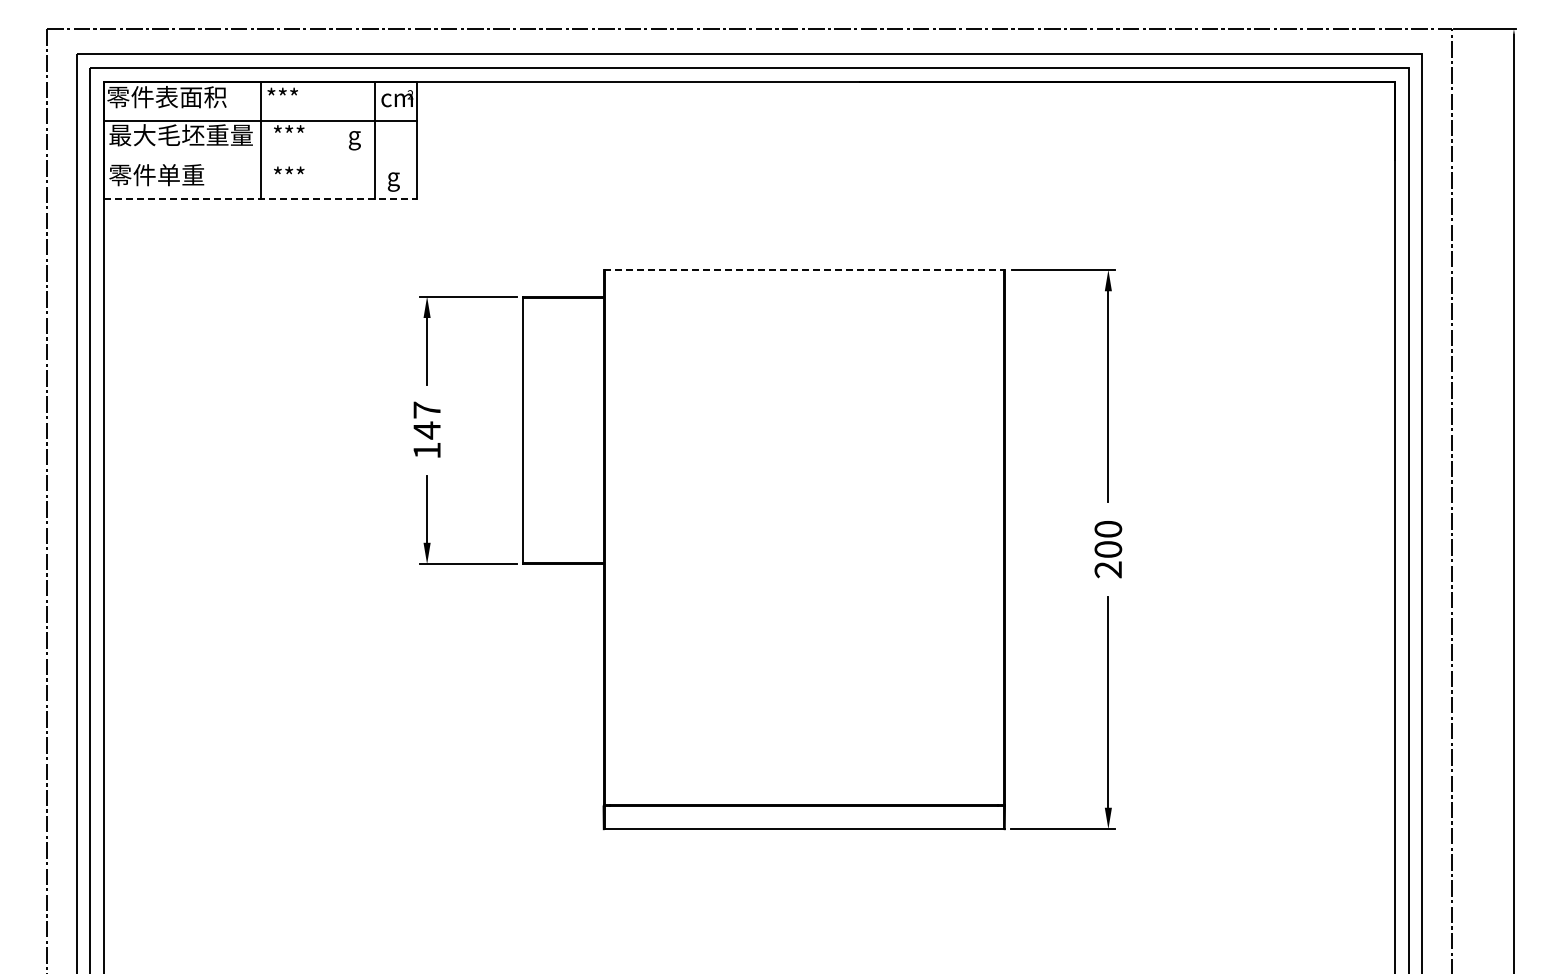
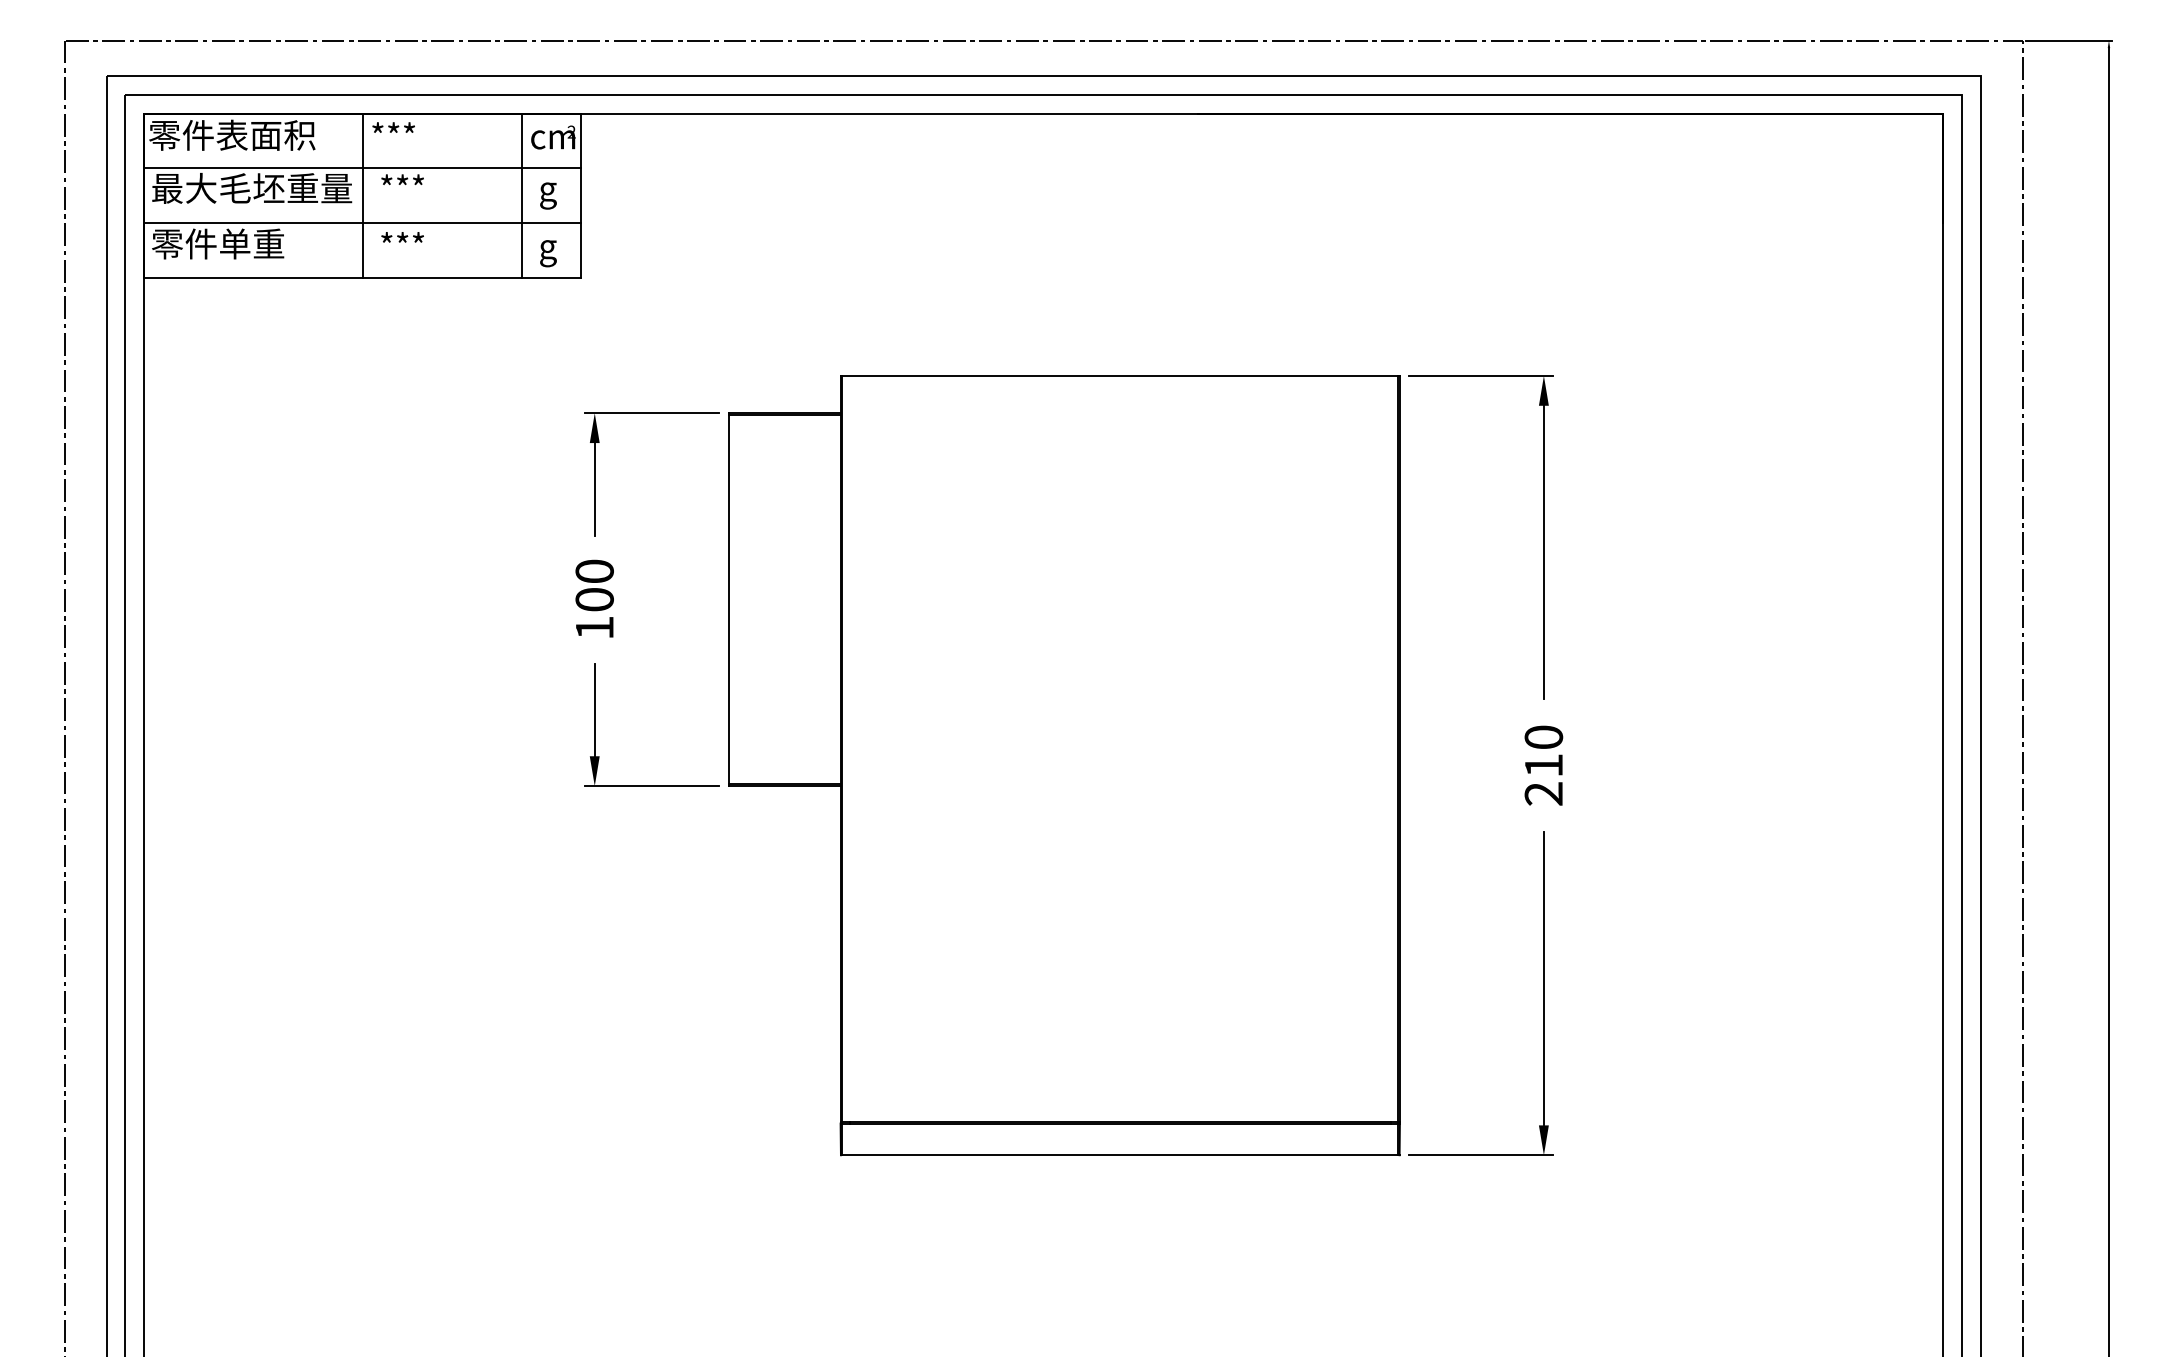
text: (354, 140) -> (547, 195), moved
line: (260, 159) -> (362, 222), added
line: (260, 199) -> (362, 277), dashed -> solid
line: (804, 269) -> (1120, 375), dashed -> solid
text: (426, 420) -> (593, 585), 147 -> 100
text: (1108, 549) -> (1544, 765), 200 -> 210

